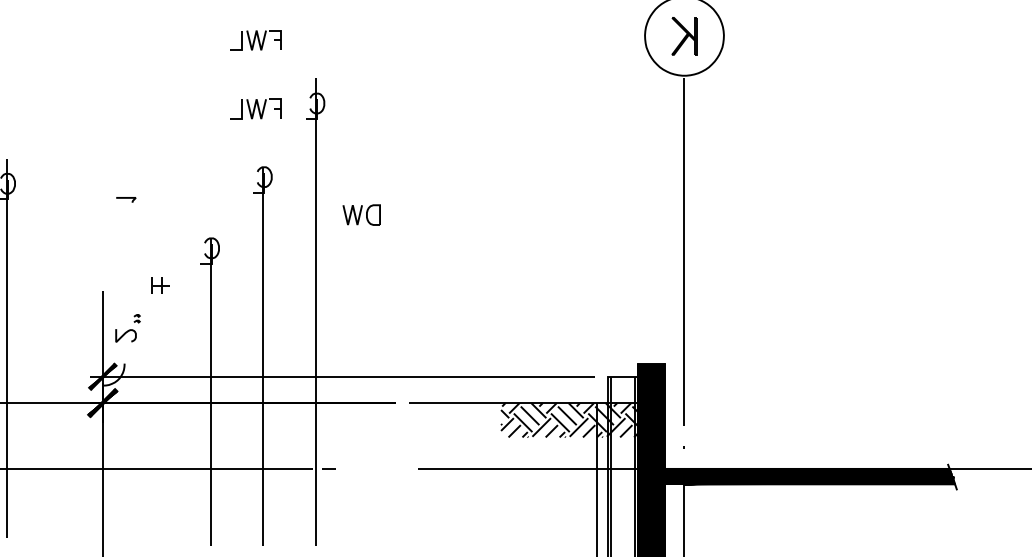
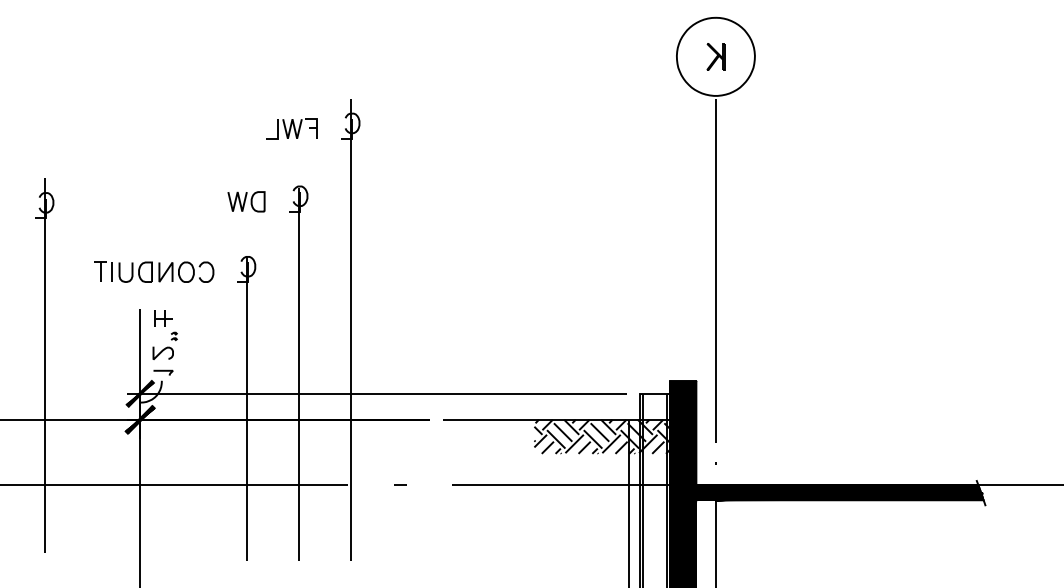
part: (684, 35) -> (715, 56), size x0.71
part: (255, 39) -> (291, 60), removed
line: (126, 198) -> (163, 371), moved
part: (361, 214) -> (246, 201), moved
part: (117, 253) -> (154, 271), added
part: (160, 285) -> (163, 318), moved
line: (329, 468) -> (400, 484), moved

